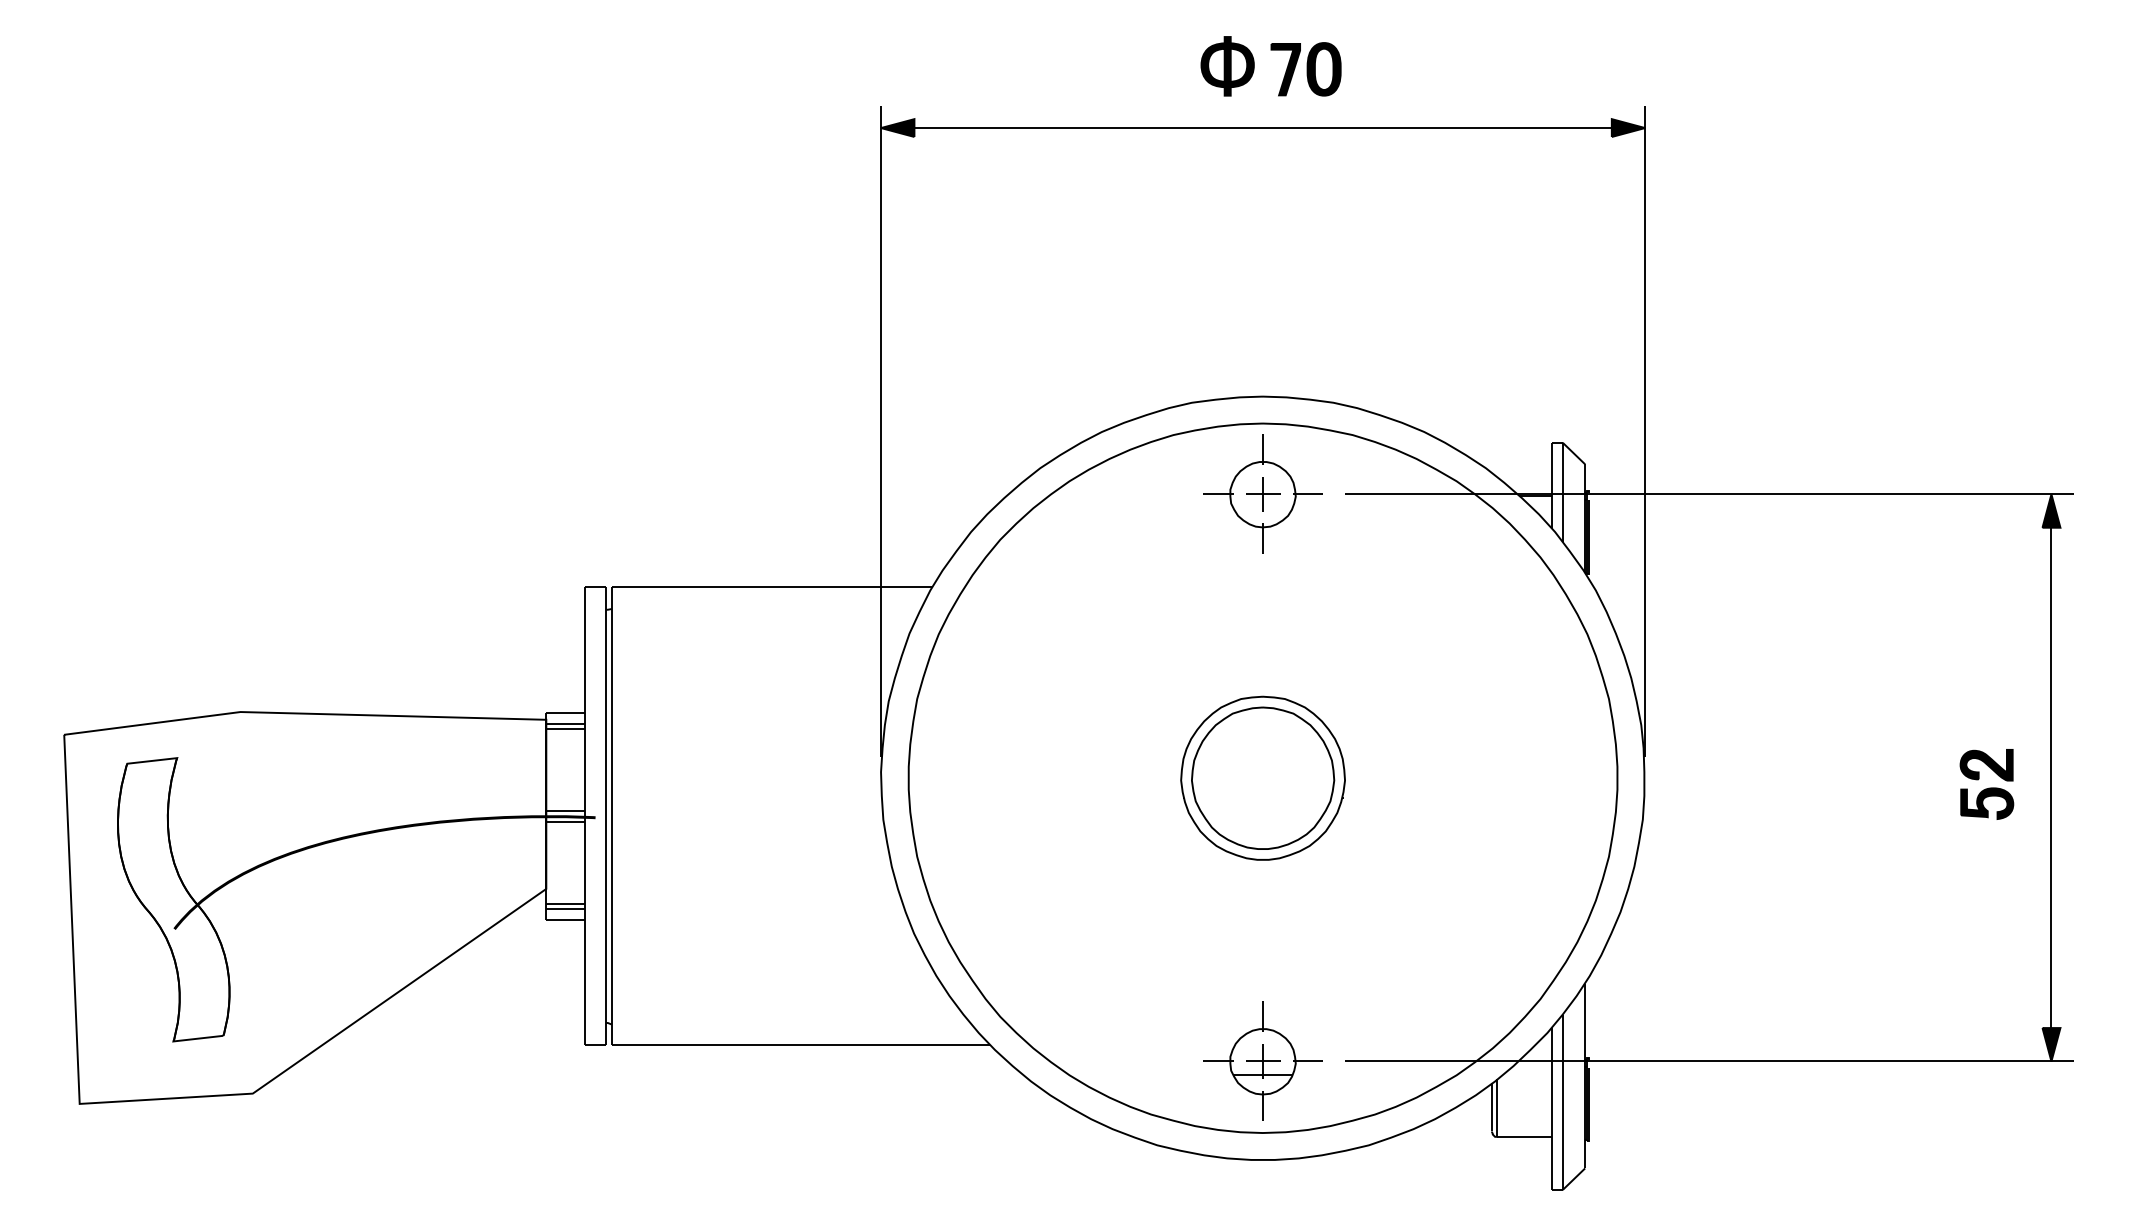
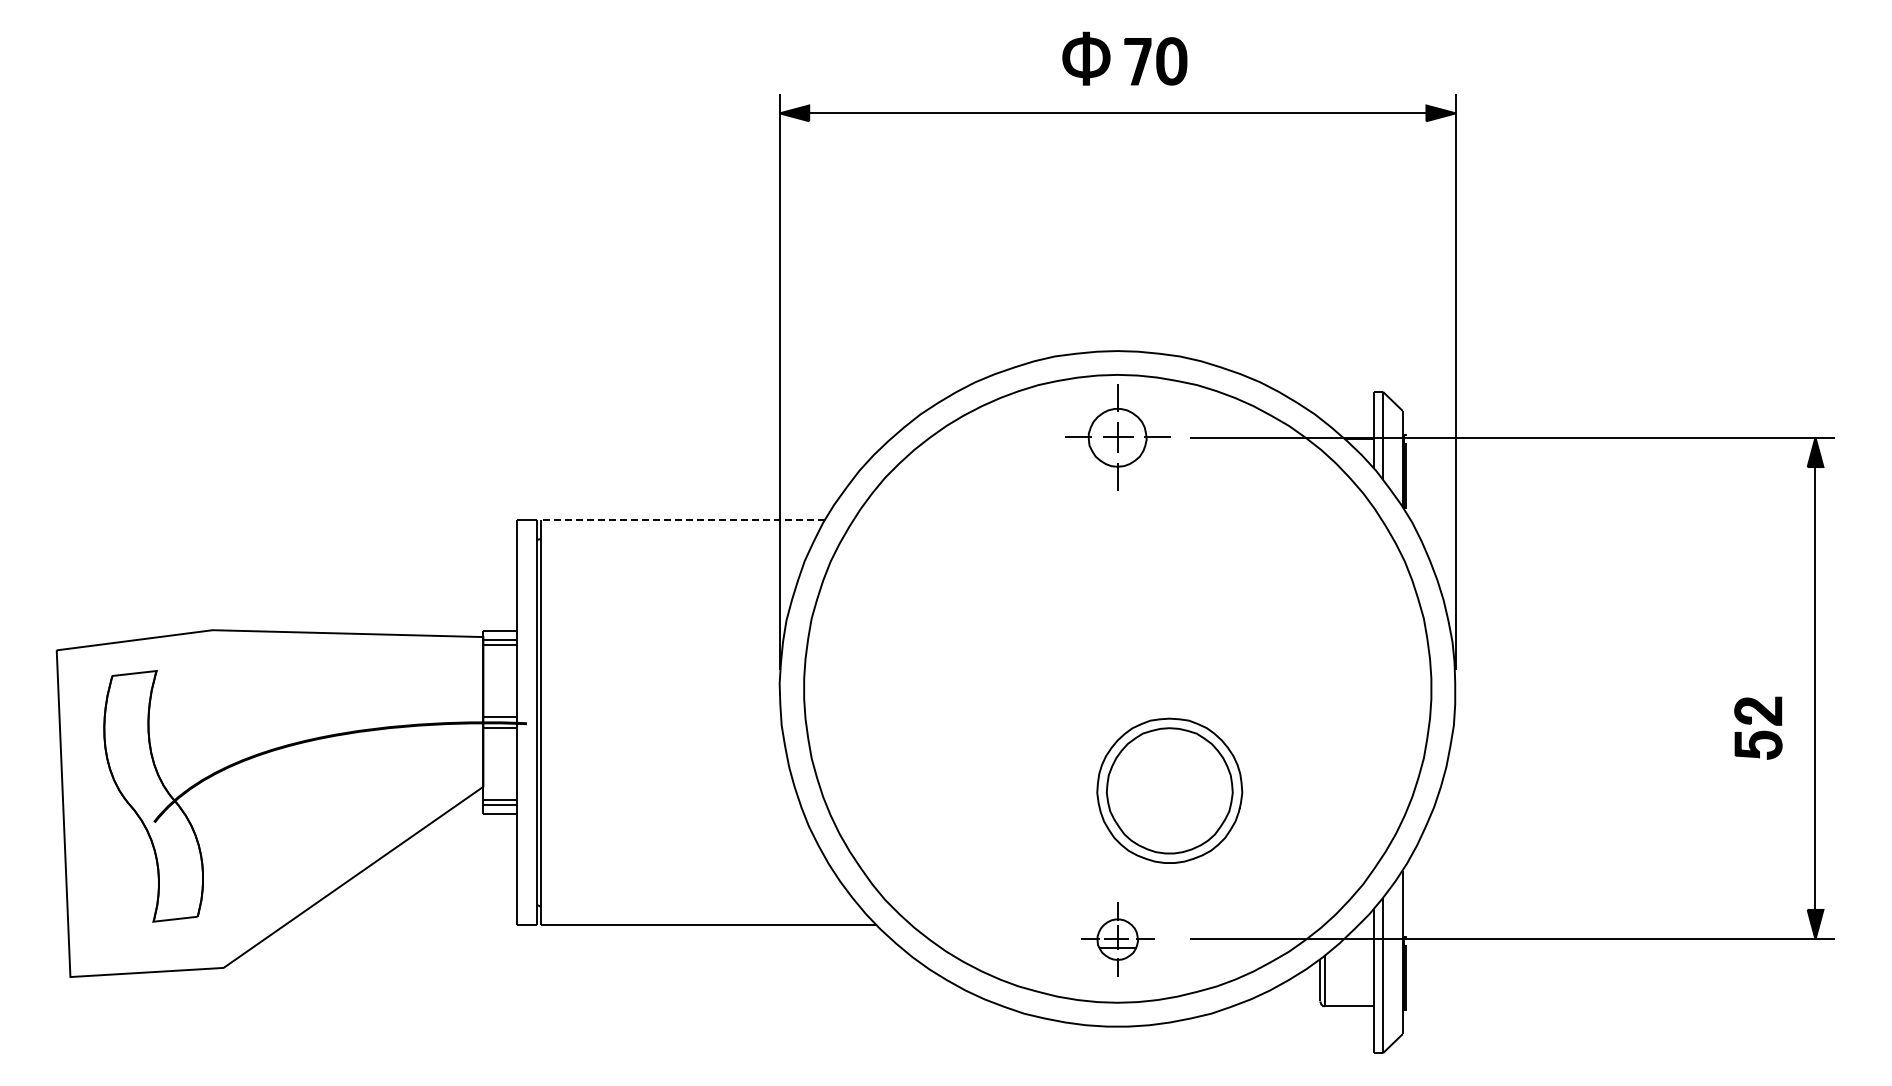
line: (772, 586) -> (683, 519), solid -> dashed
part: (1262, 777) -> (1169, 790), moved
part: (1987, 783) -> (1758, 727), moved
part: (1262, 1061) -> (1117, 939), size x0.7

